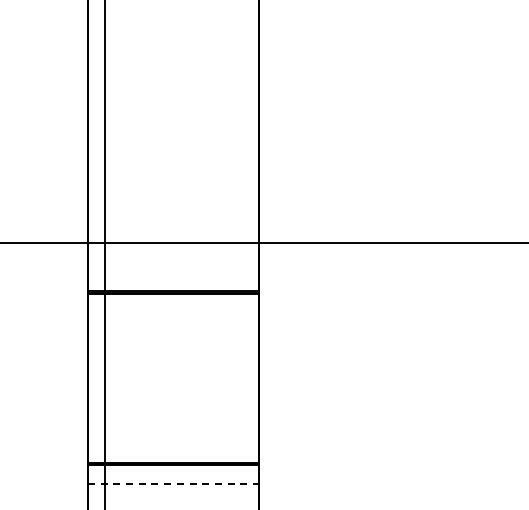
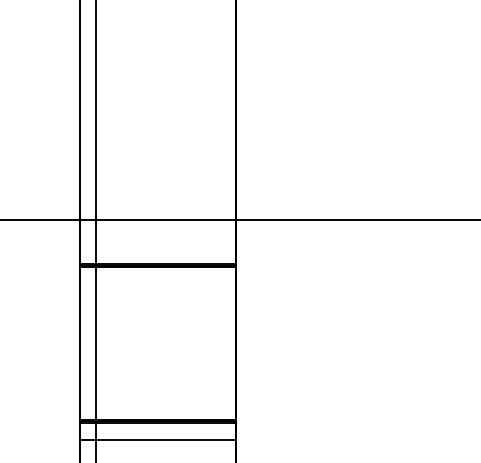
line: (173, 484) -> (157, 440), dashed -> solid

